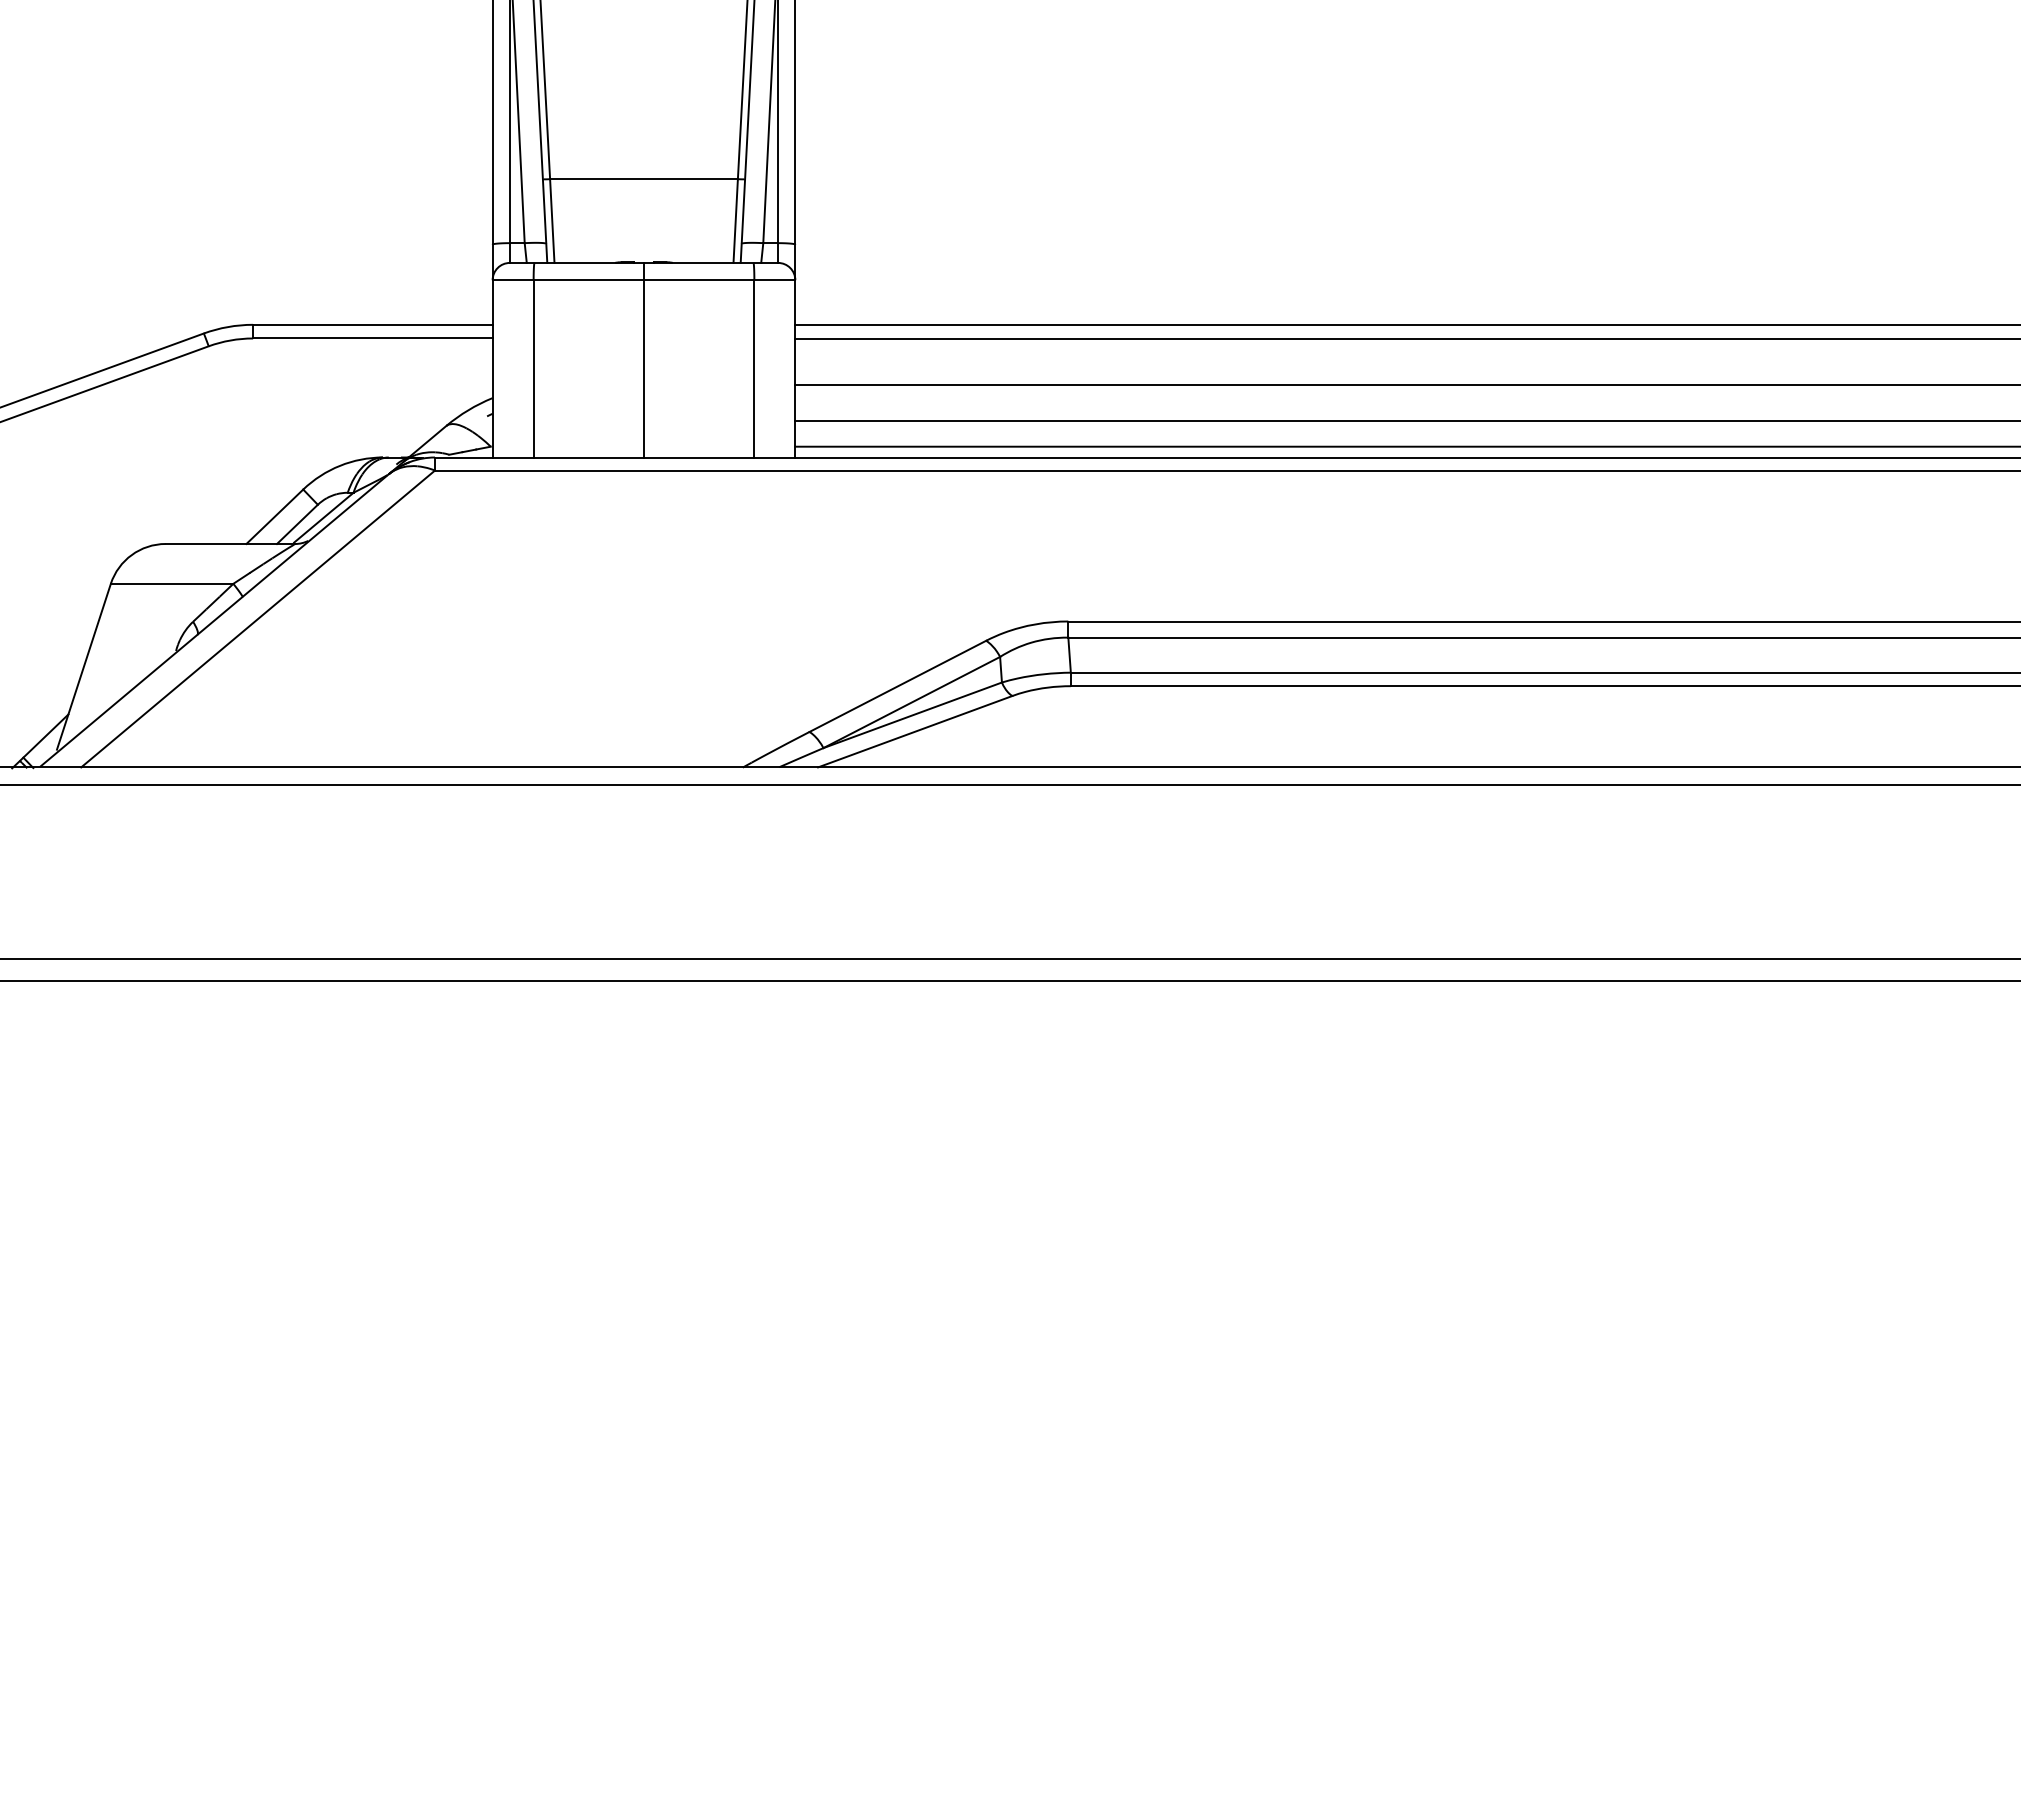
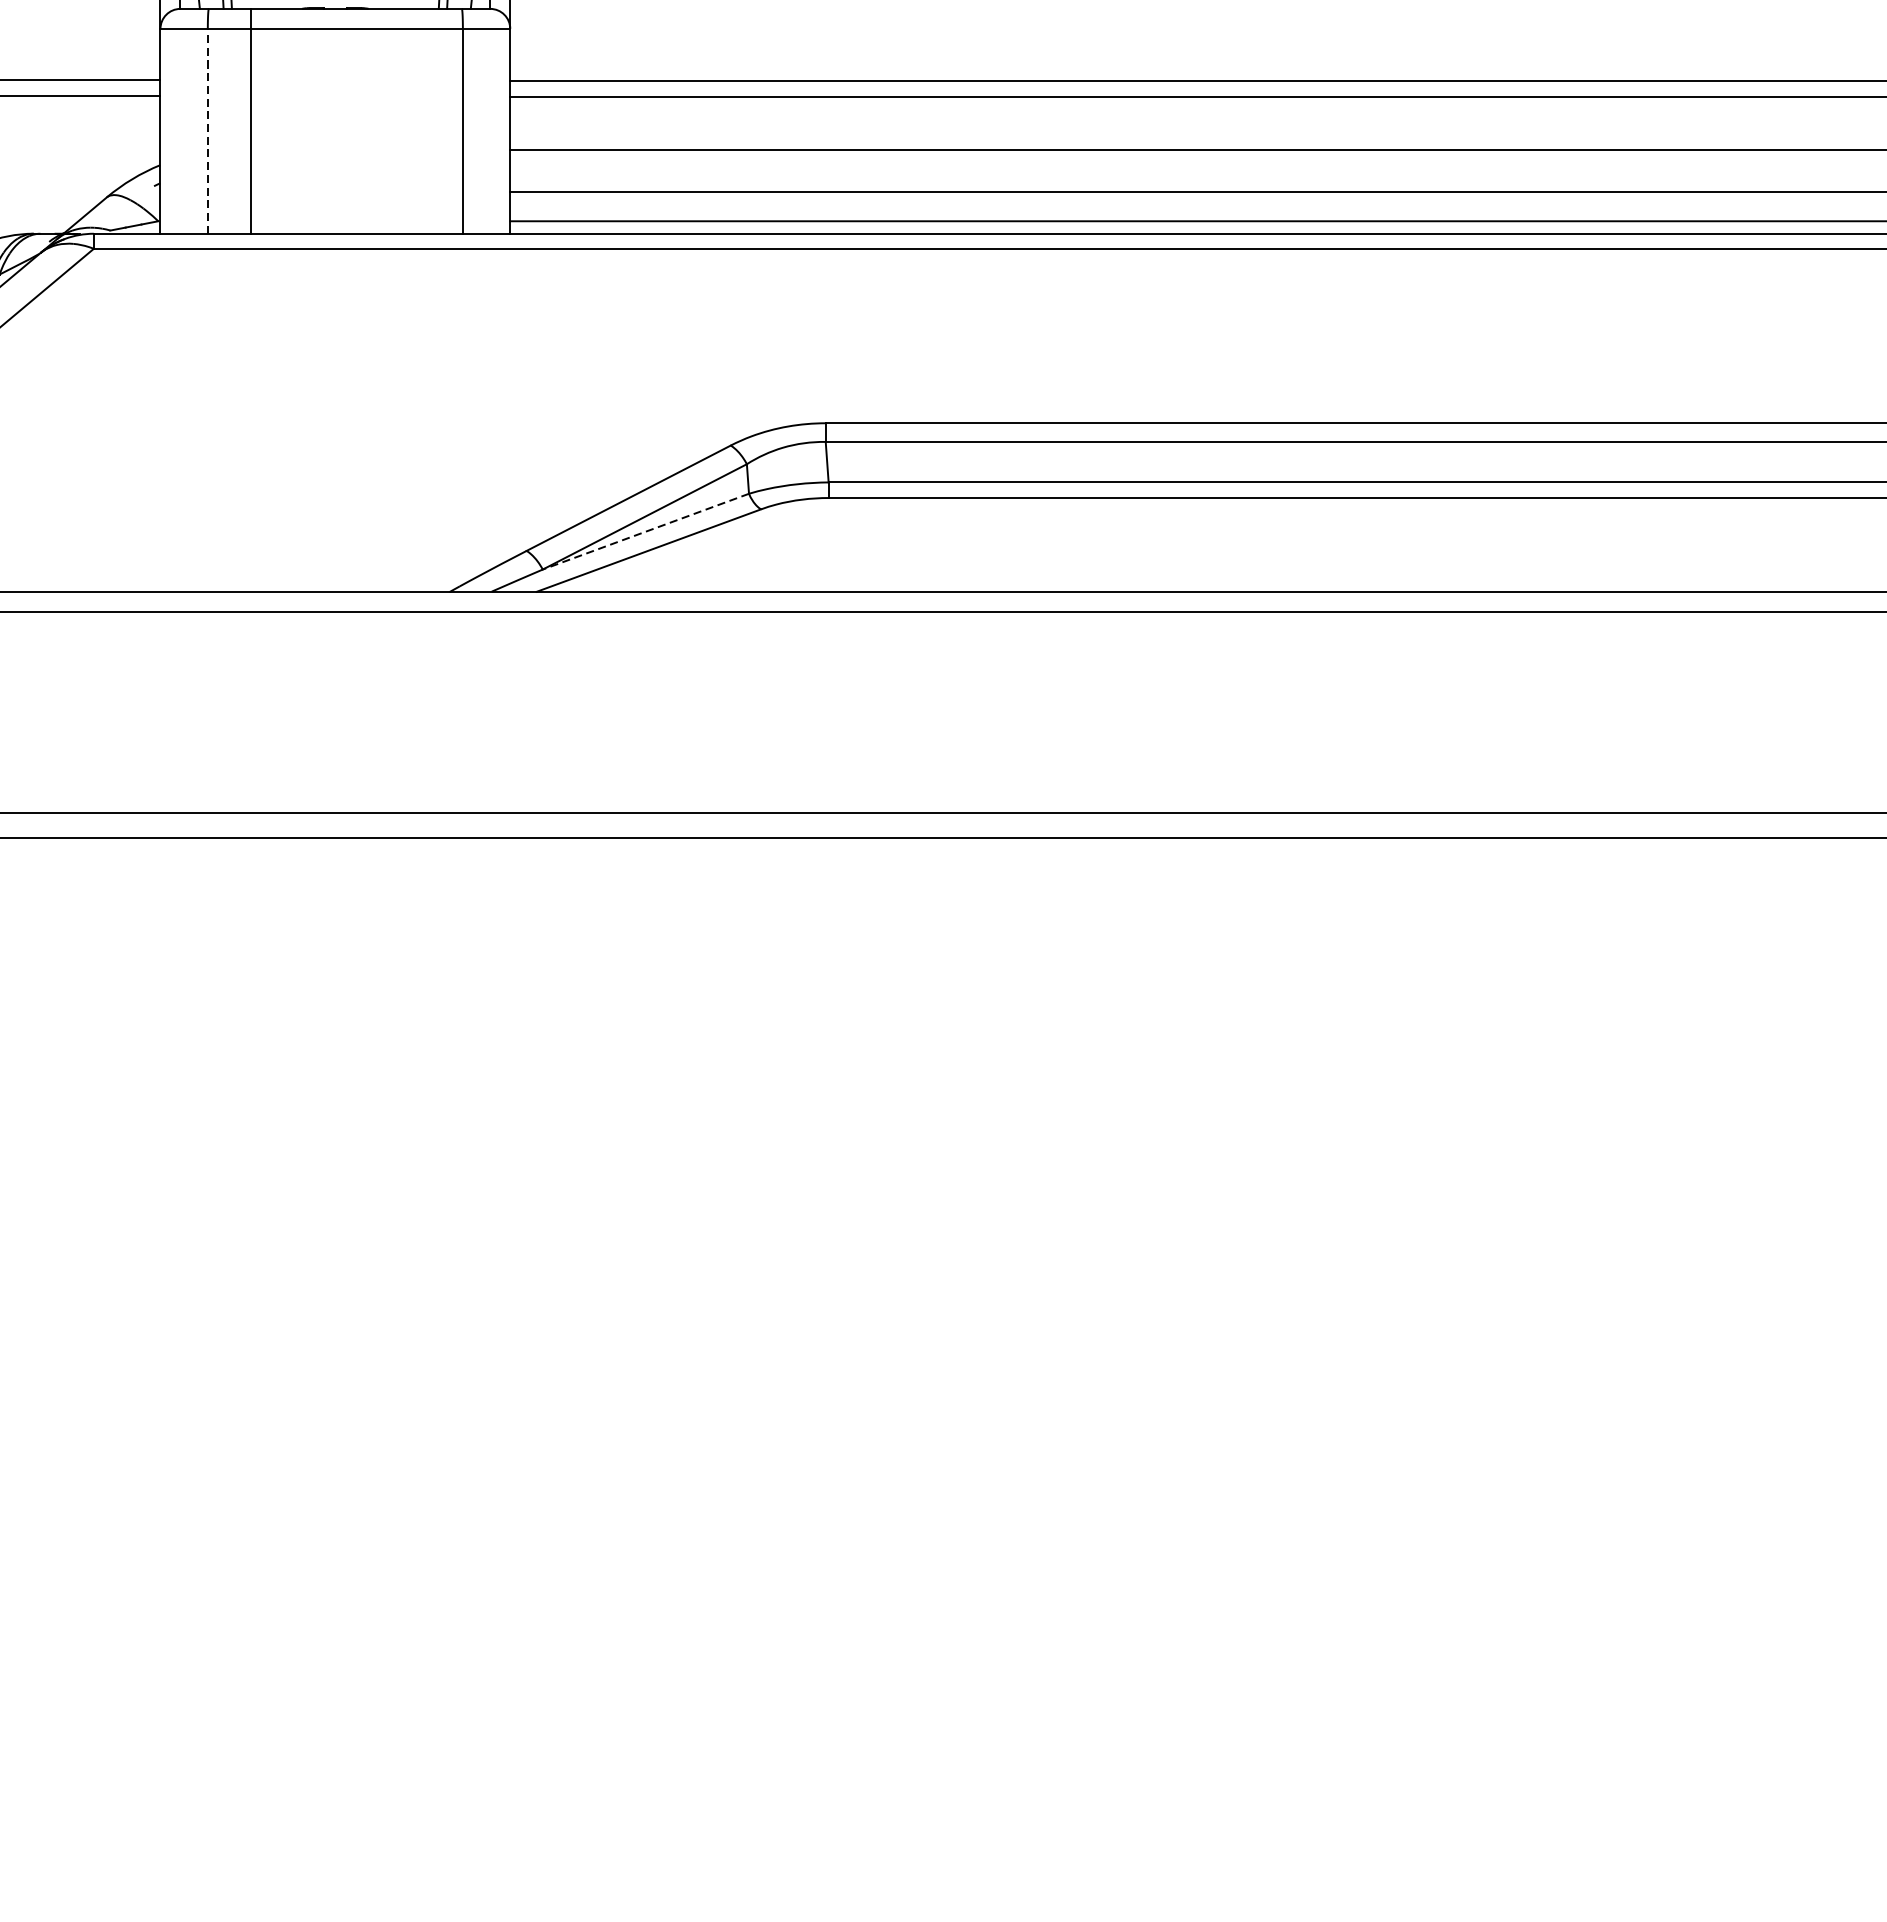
line: (644, 359) -> (251, 120), moved
line: (533, 368) -> (207, 130), solid -> dashed
line: (912, 715) -> (645, 531), solid -> dashed

